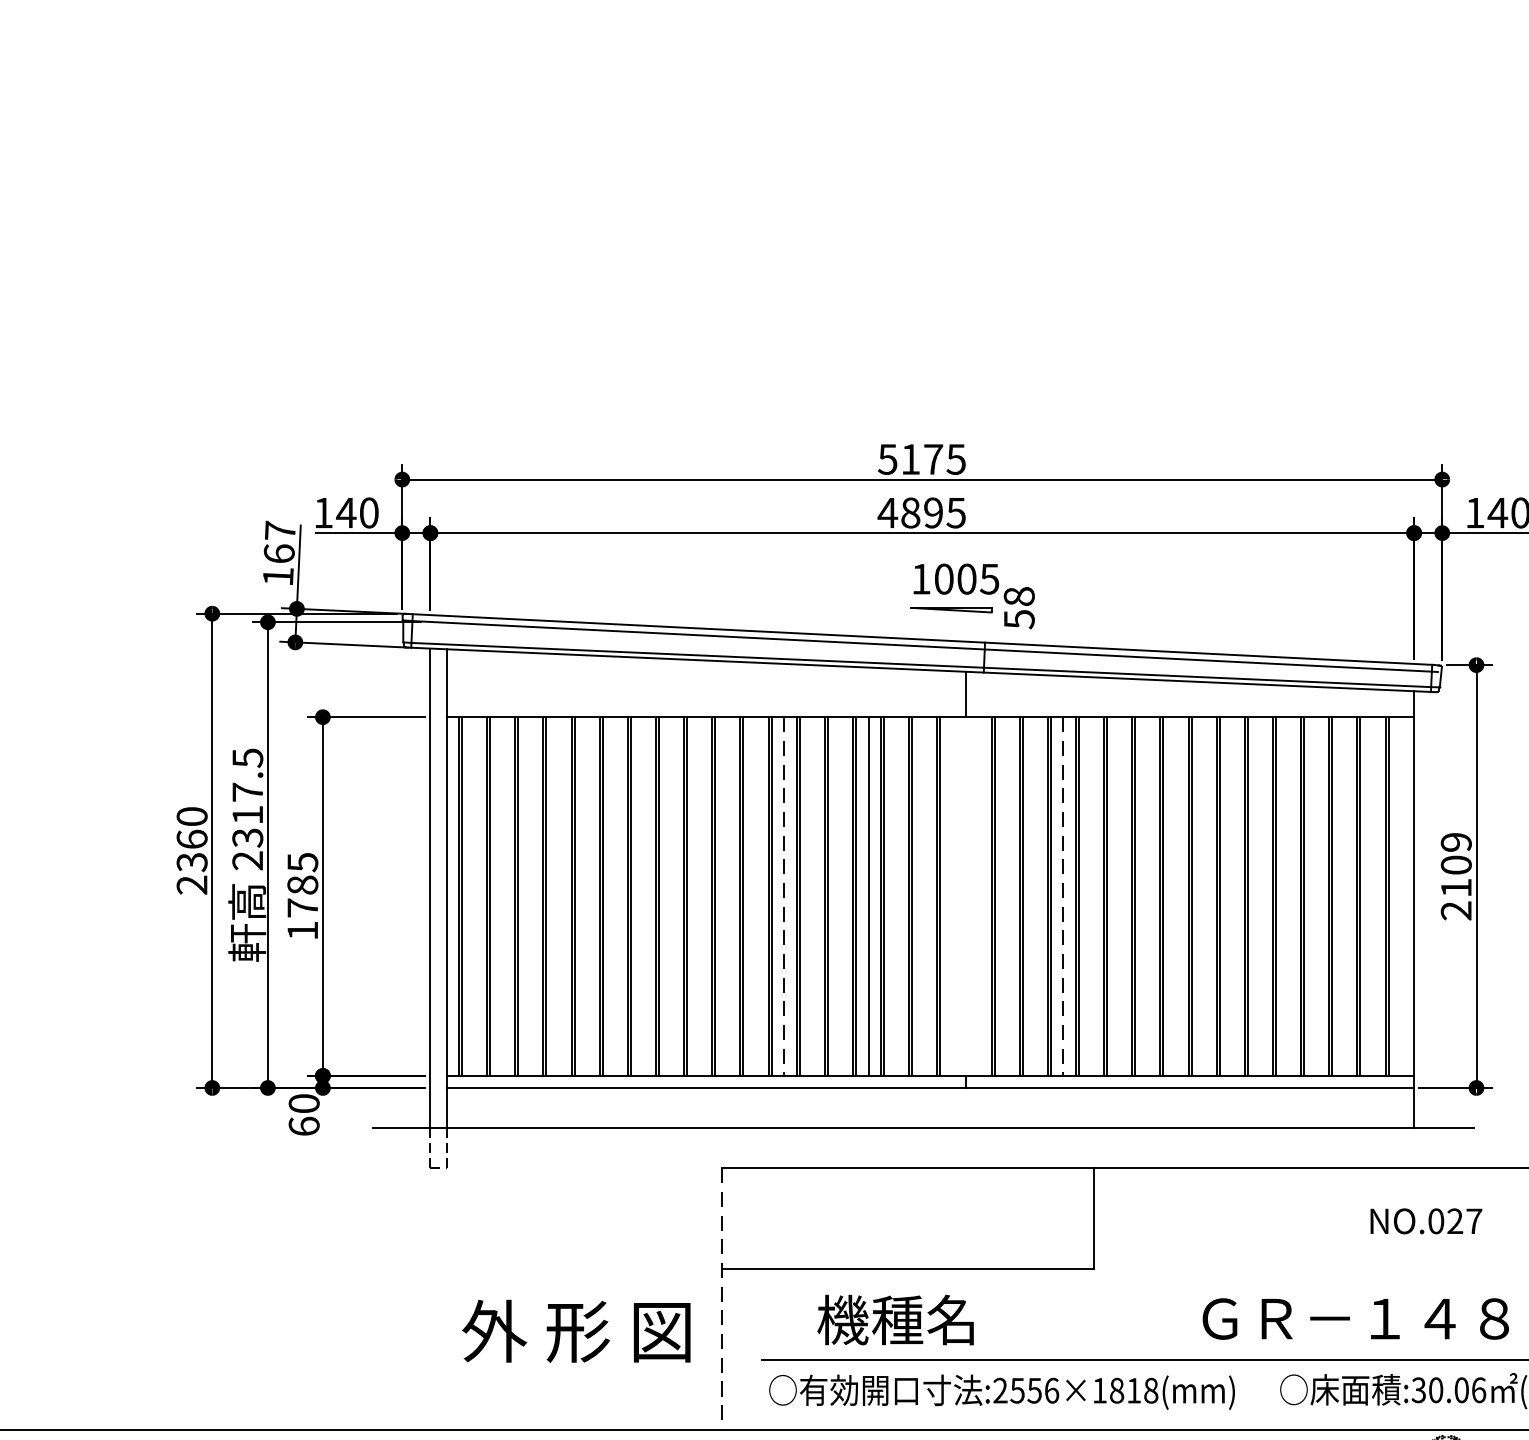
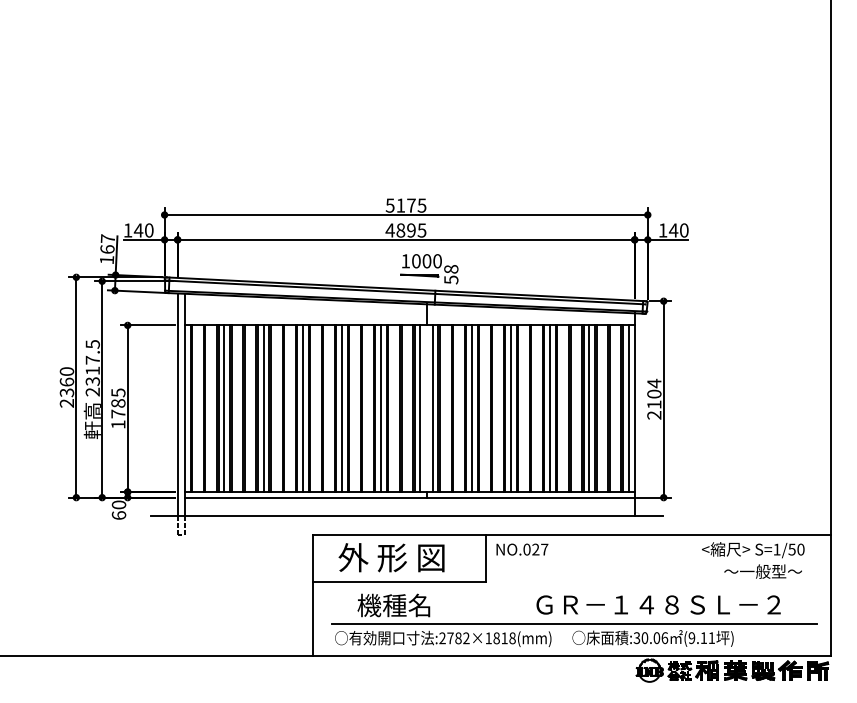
text: (989, 579) -> (437, 261), 1005 -> 1000
text: (1456, 842) -> (654, 383), 2109 -> 2104
line: (531, 896) -> (224, 408), added
line: (615, 896) -> (263, 408), added
line: (699, 896) -> (302, 408), added
line: (953, 896) -> (420, 408), added
line: (978, 896) -> (432, 408), added
line: (1148, 896) -> (511, 408), added
line: (1232, 896) -> (550, 408), added
line: (1316, 896) -> (589, 408), added
line: (1400, 896) -> (628, 408), added
line: (785, 898) -> (342, 409), dashed -> solid
line: (1062, 898) -> (471, 409), dashed -> solid
text: (1426, 1221) -> (522, 549), moved
line: (722, 1298) -> (313, 595), dashed -> solid
text: (576, 1330) -> (391, 557), moved
text: (1034, 1391) -> (458, 638), :2556×1818(mm) -> :2782×1818(mm)

